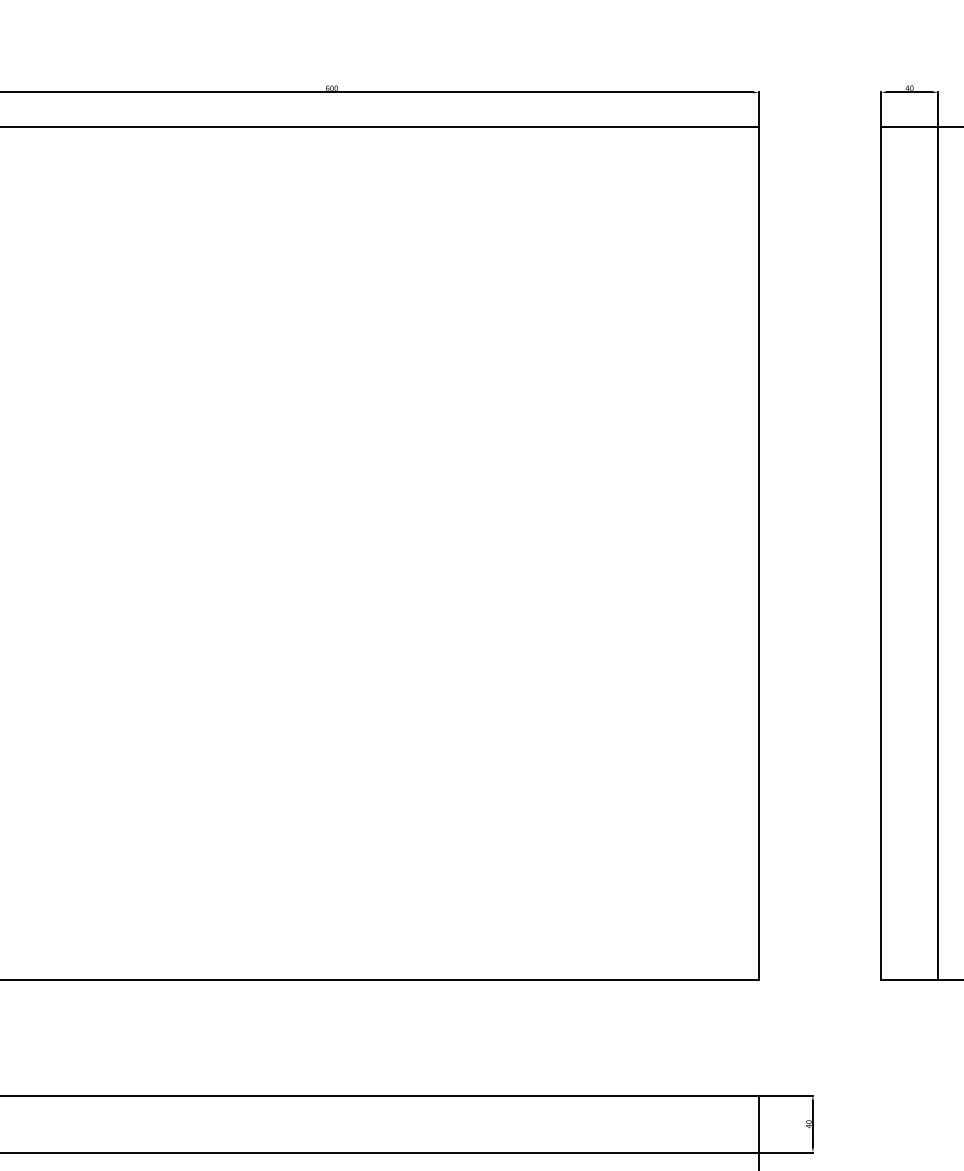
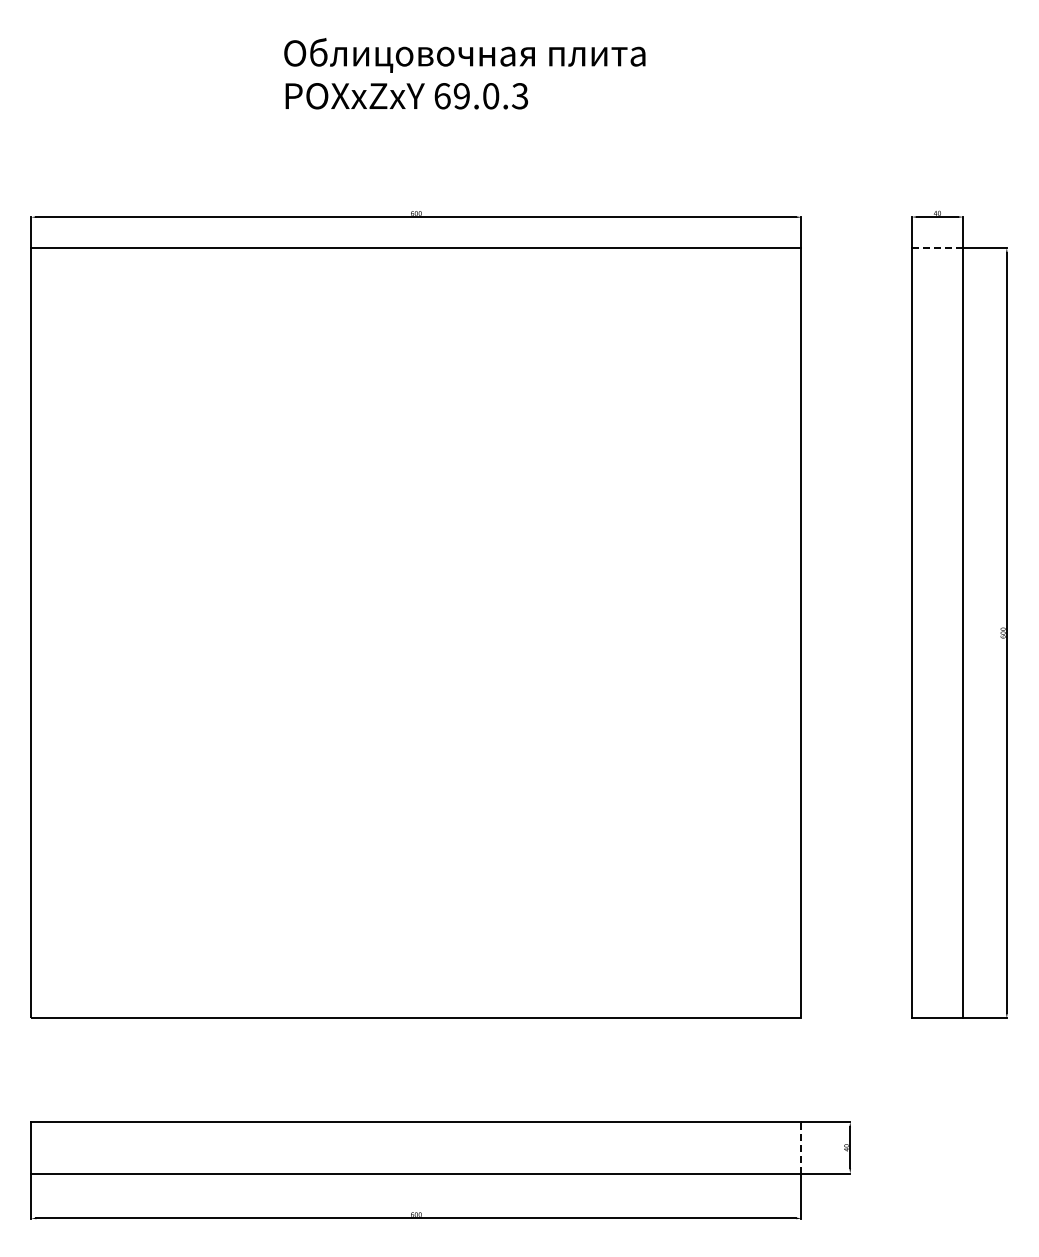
line: (909, 127) -> (937, 248), solid -> dashed
line: (758, 1123) -> (801, 1147), solid -> dashed

